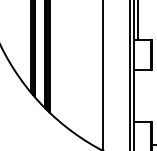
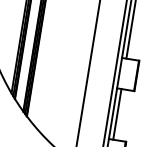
line: (138, 95) -> (117, 113), added

